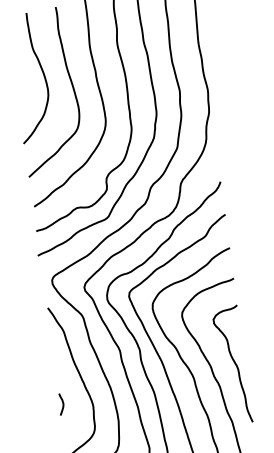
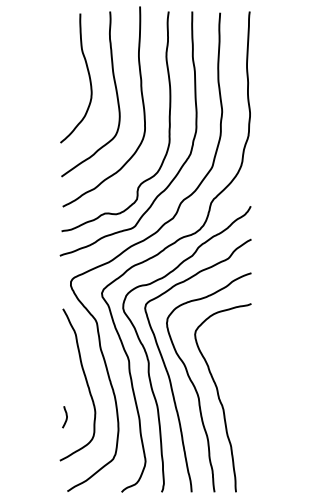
curve: (234, 363) -> (240, 388), removed
curve: (62, 404) -> (66, 417), moved

